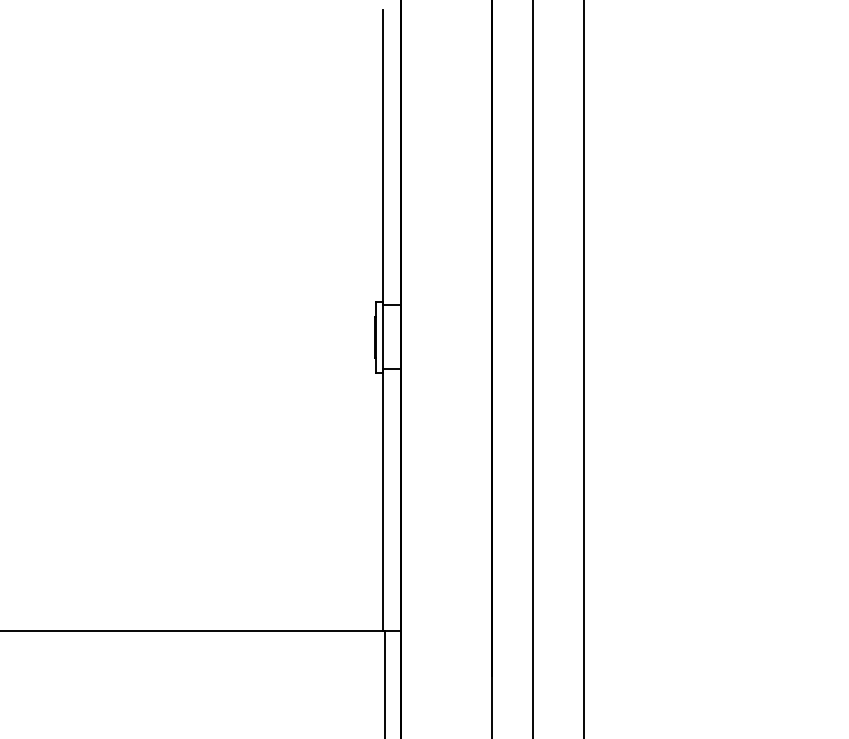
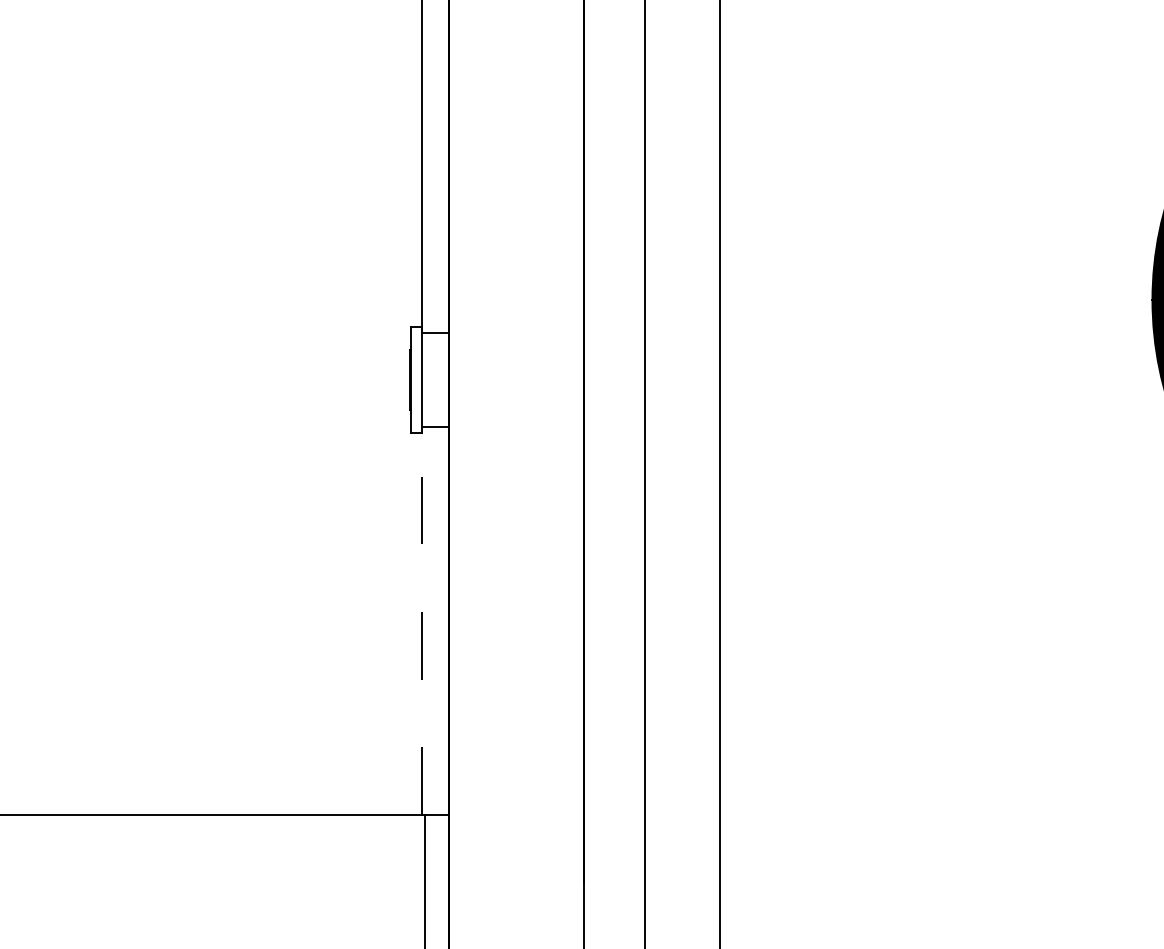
line: (382, 499) -> (421, 620), solid -> dashed

